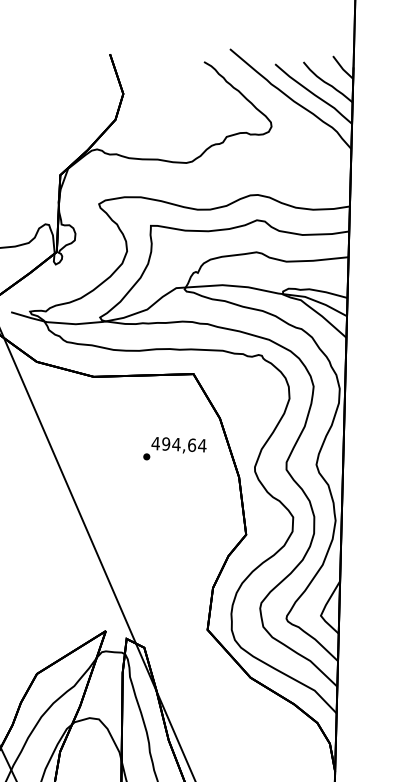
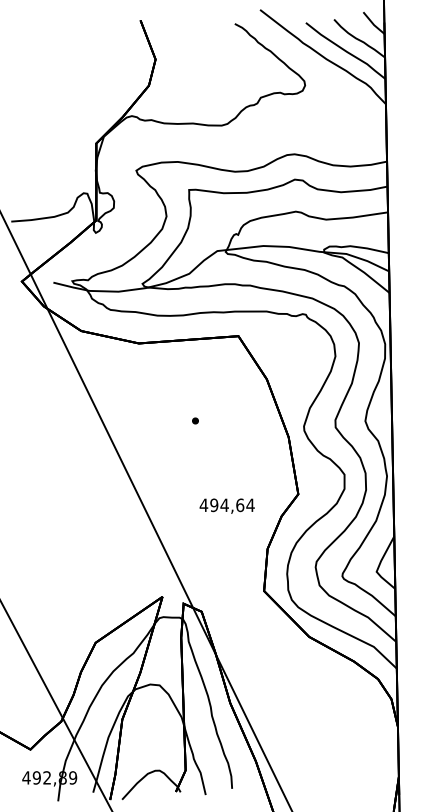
text: (178, 444) -> (226, 505), moved

